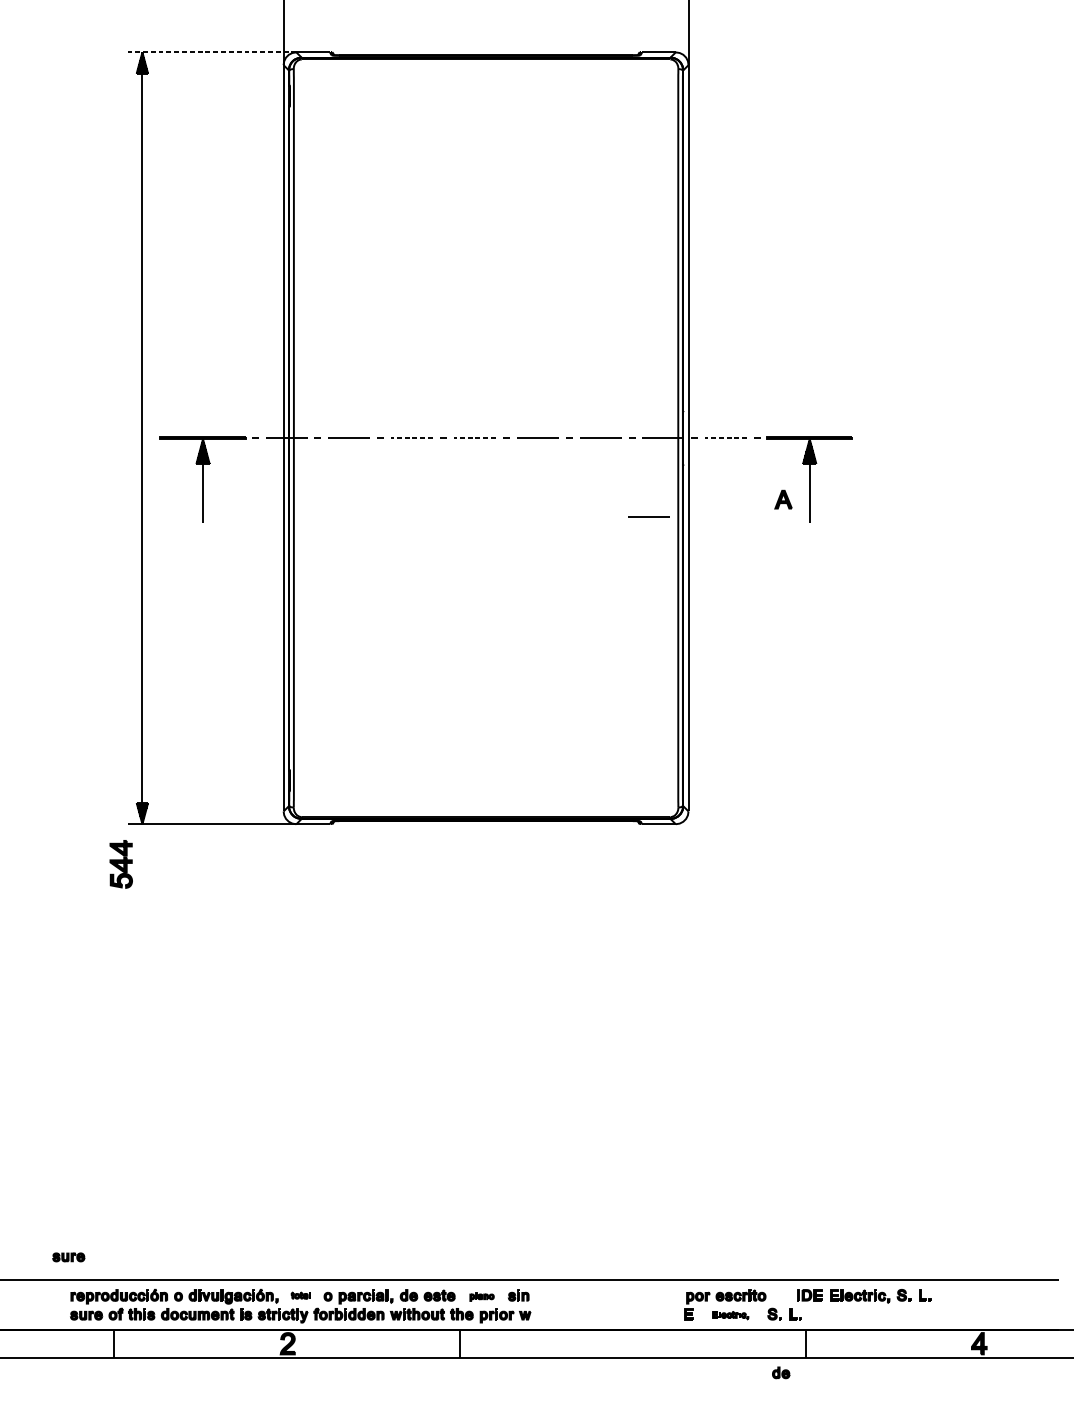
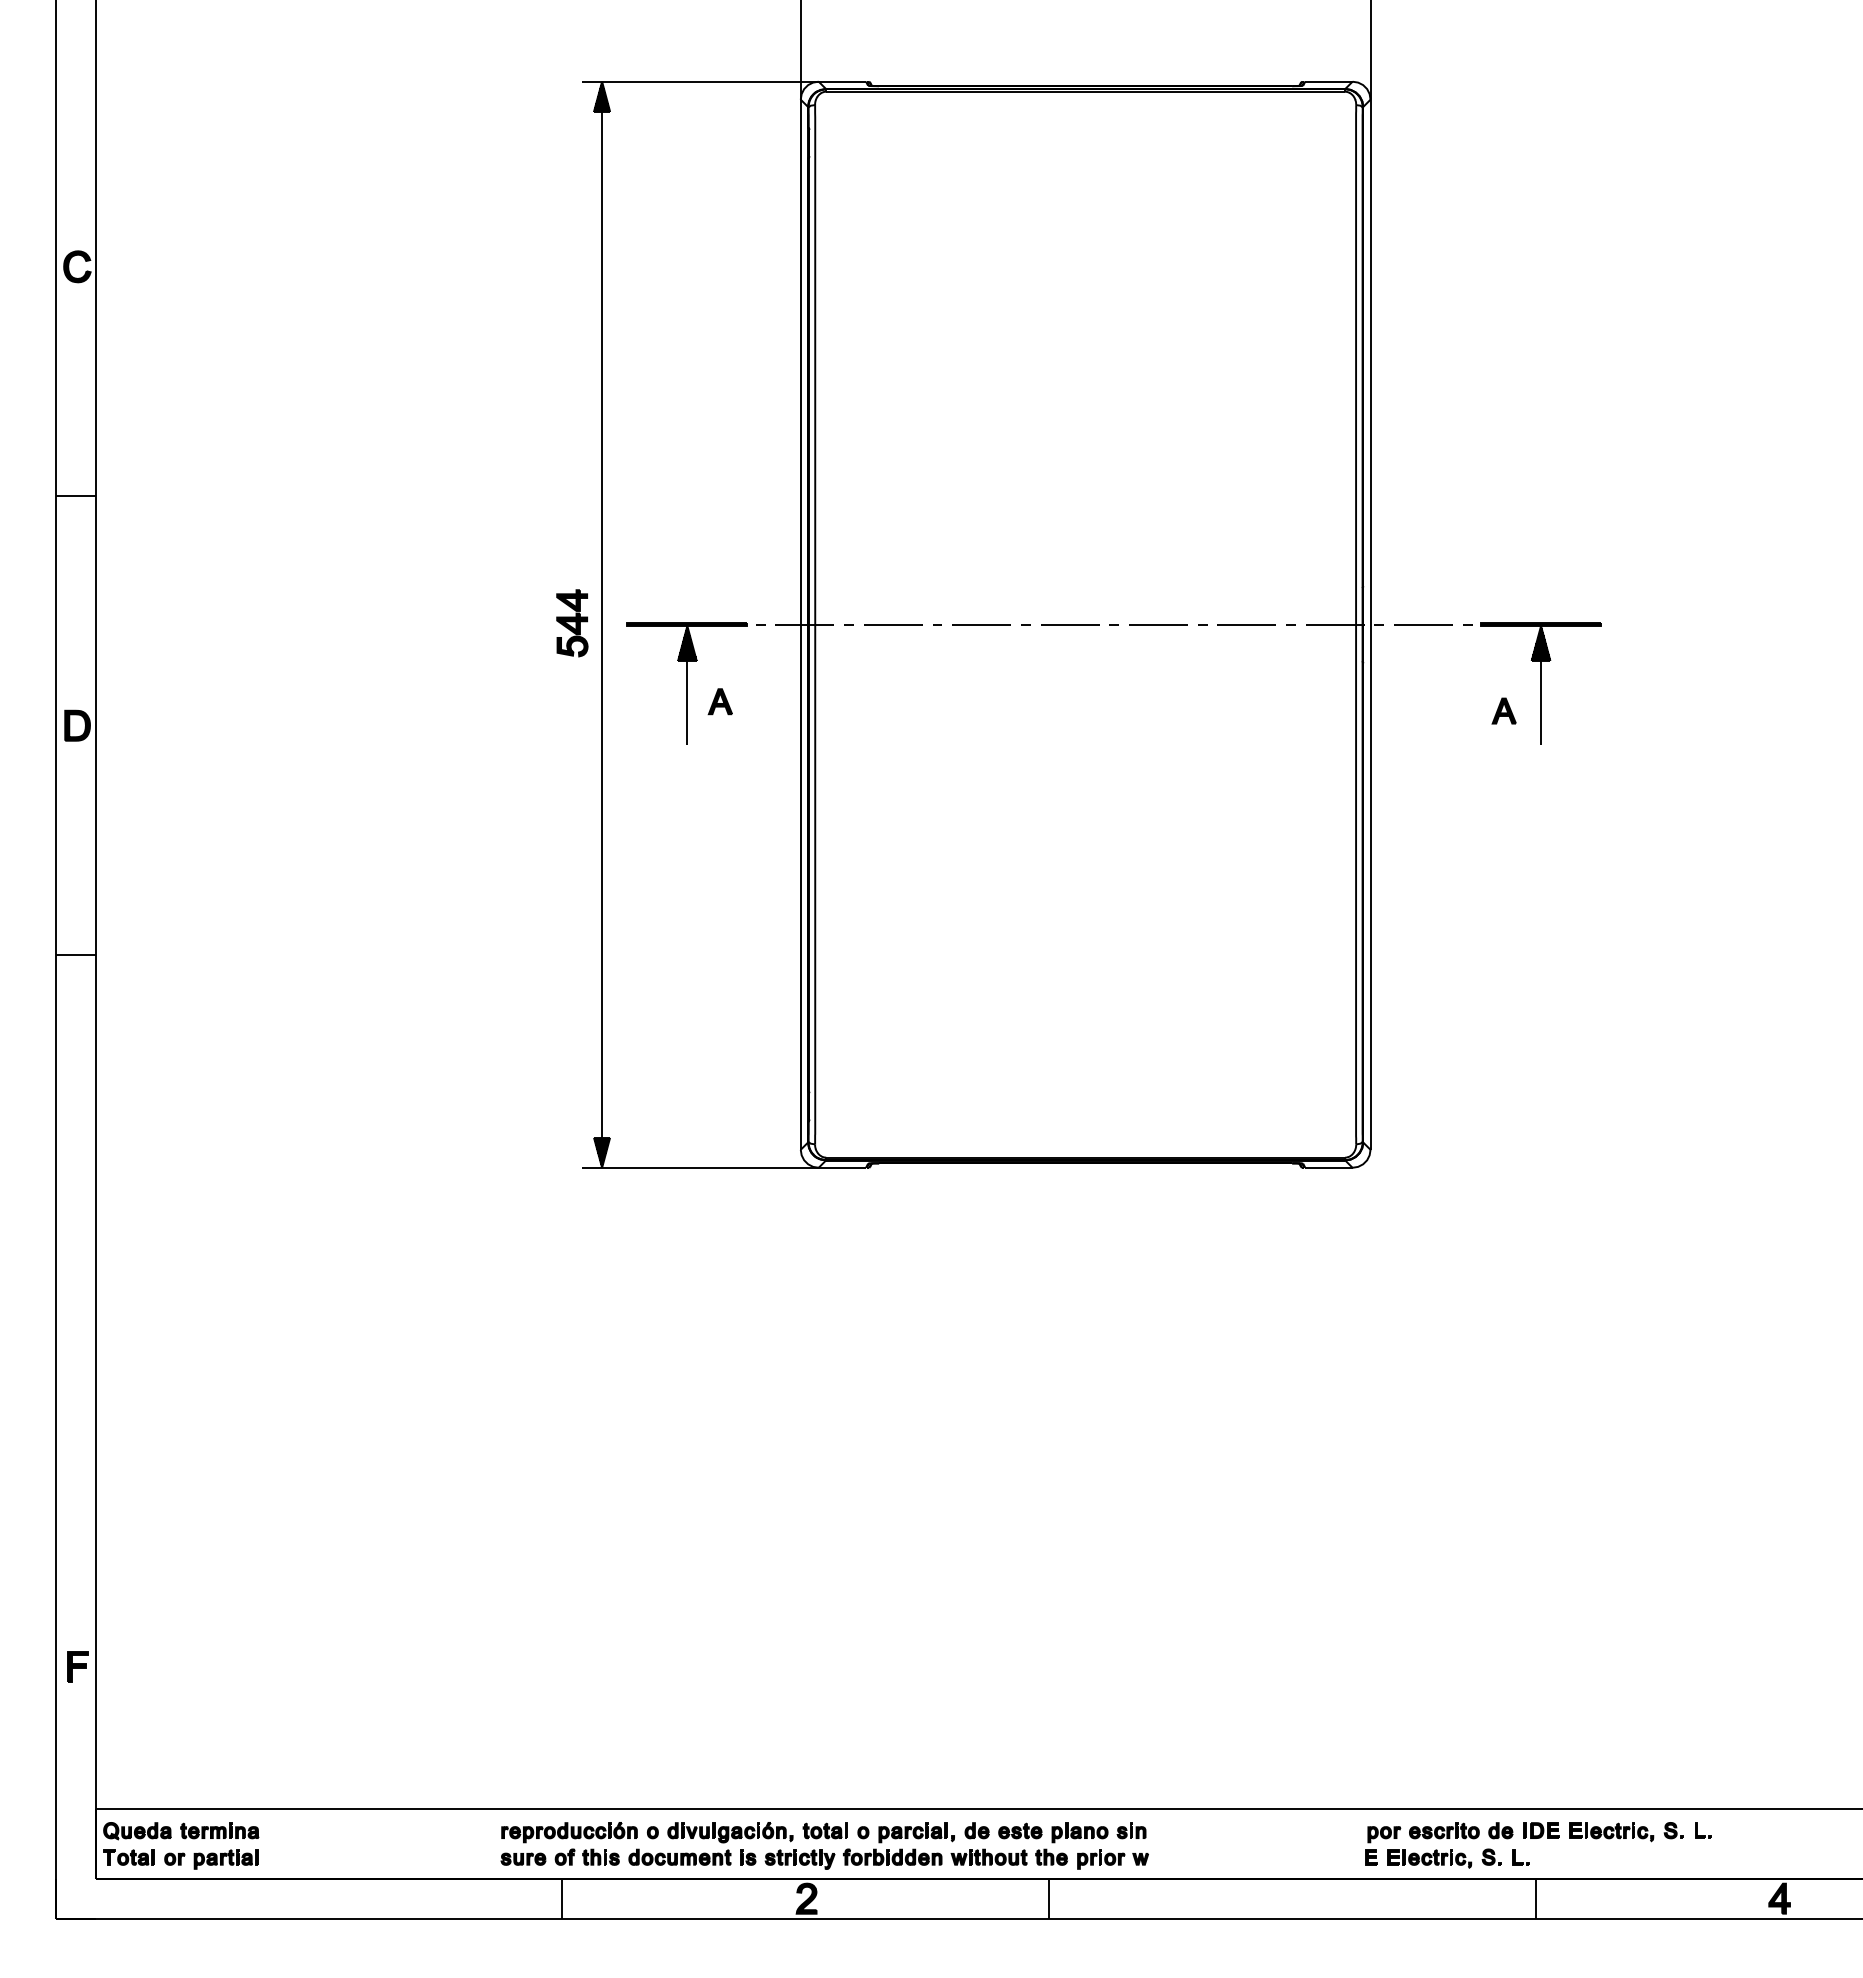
line: (211, 52) -> (699, 81), dashed -> solid
line: (412, 438) -> (981, 624), dashed -> solid
line: (474, 438) -> (1069, 624), dashed -> solid
line: (726, 438) -> (1423, 624), dashed -> solid
part: (225, 492) -> (719, 701), added
line: (649, 517) -> (1315, 735), removed
part: (121, 864) -> (572, 623), moved
part: (68, 1256) -> (498, 1776), removed
part: (300, 1295) -> (824, 1830), size x1.67
part: (481, 1296) -> (1079, 1832), size x1.67
part: (730, 1315) -> (1429, 1858), size x1.67
part: (780, 1372) -> (1500, 1830), moved

